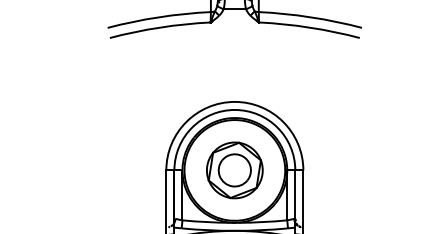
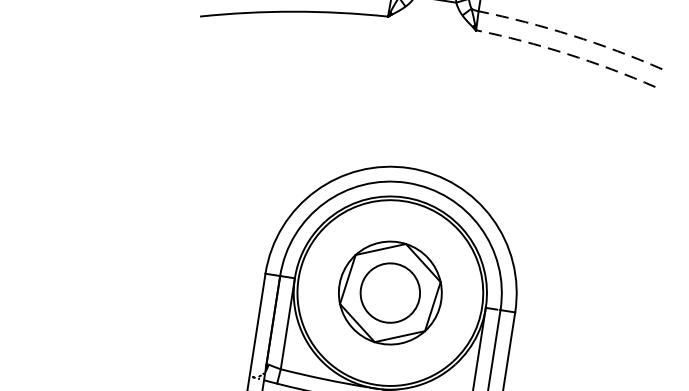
arc: (310, 17) -> (571, 35), solid -> dashed
arc: (309, 27) -> (566, 53), solid -> dashed

